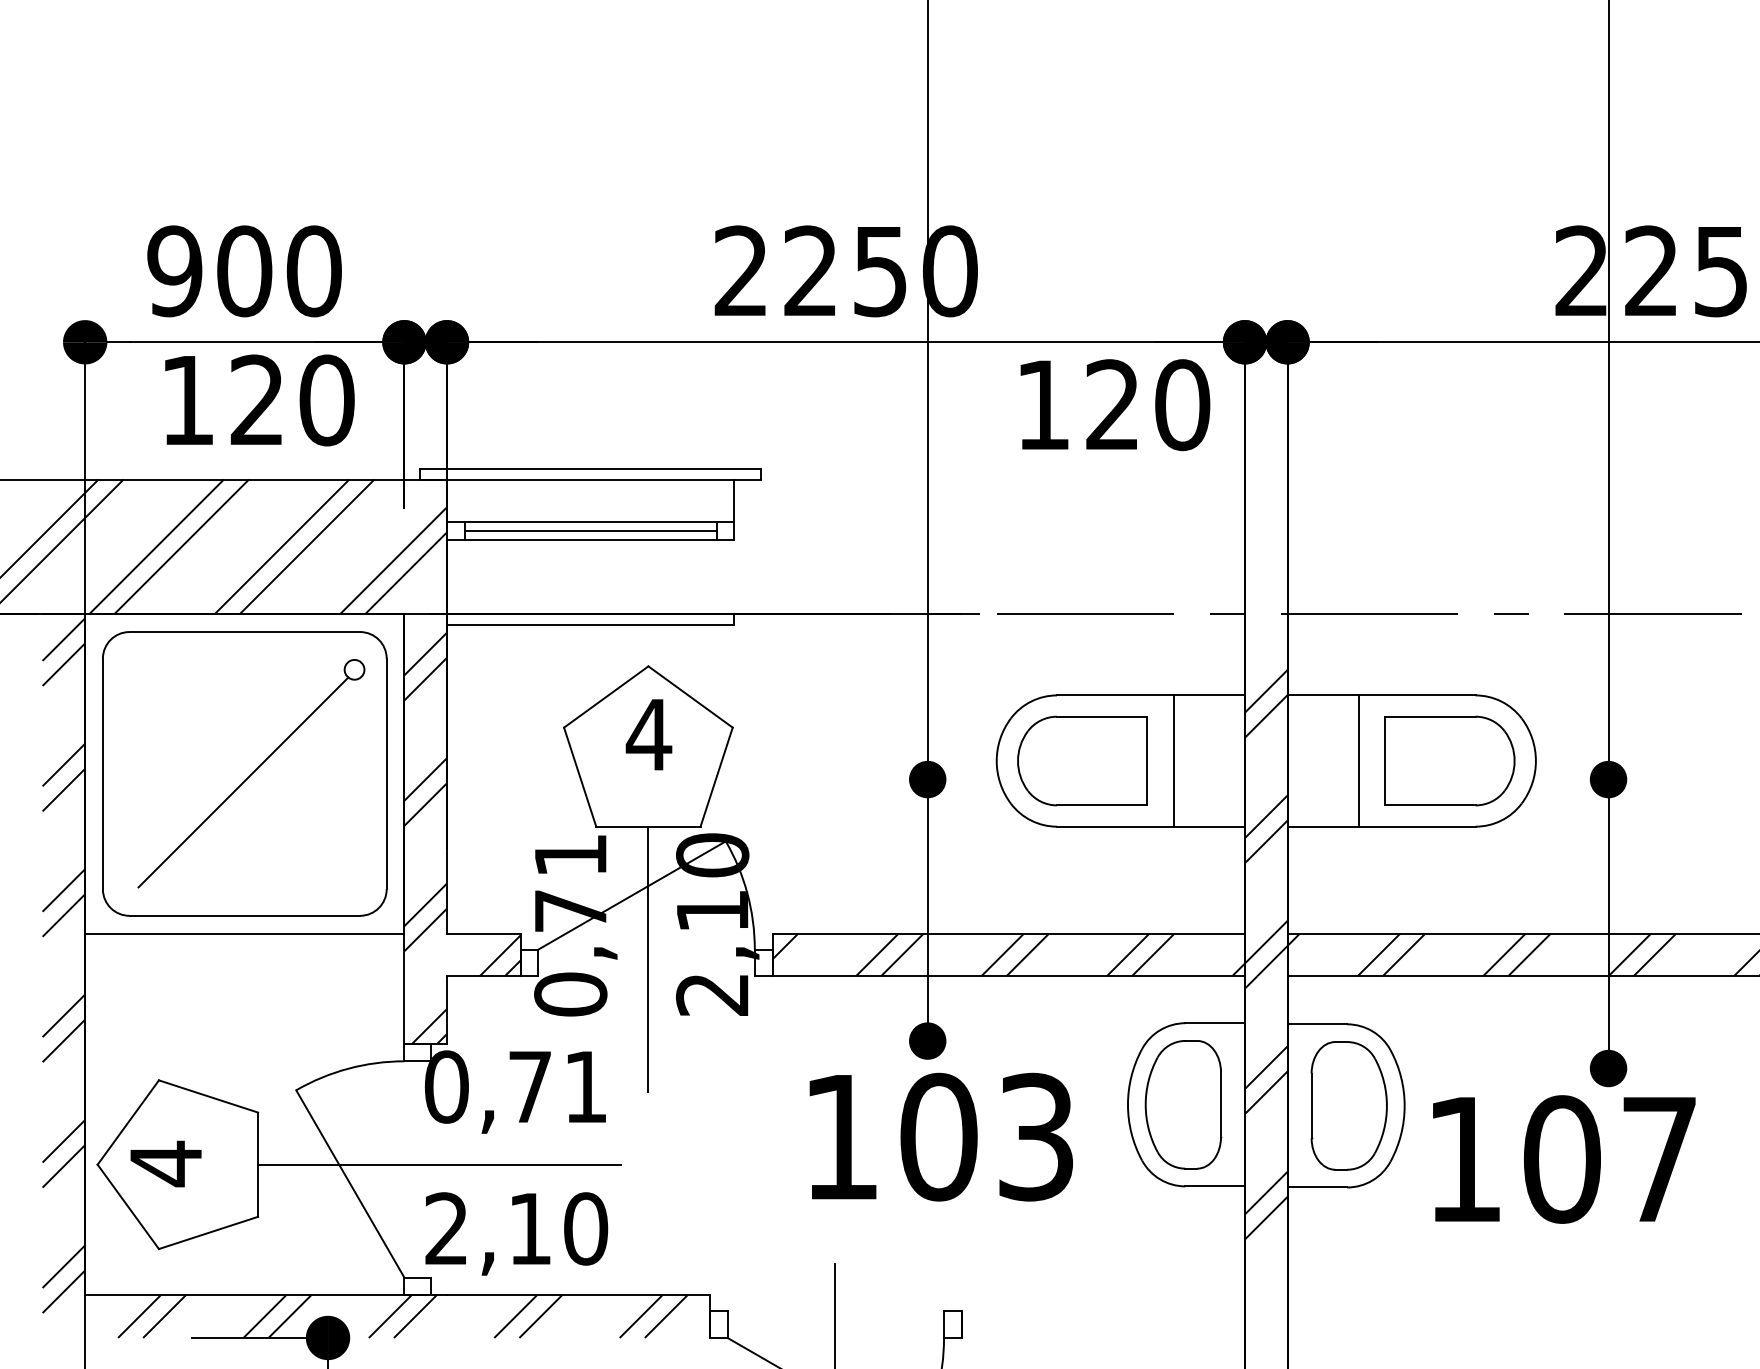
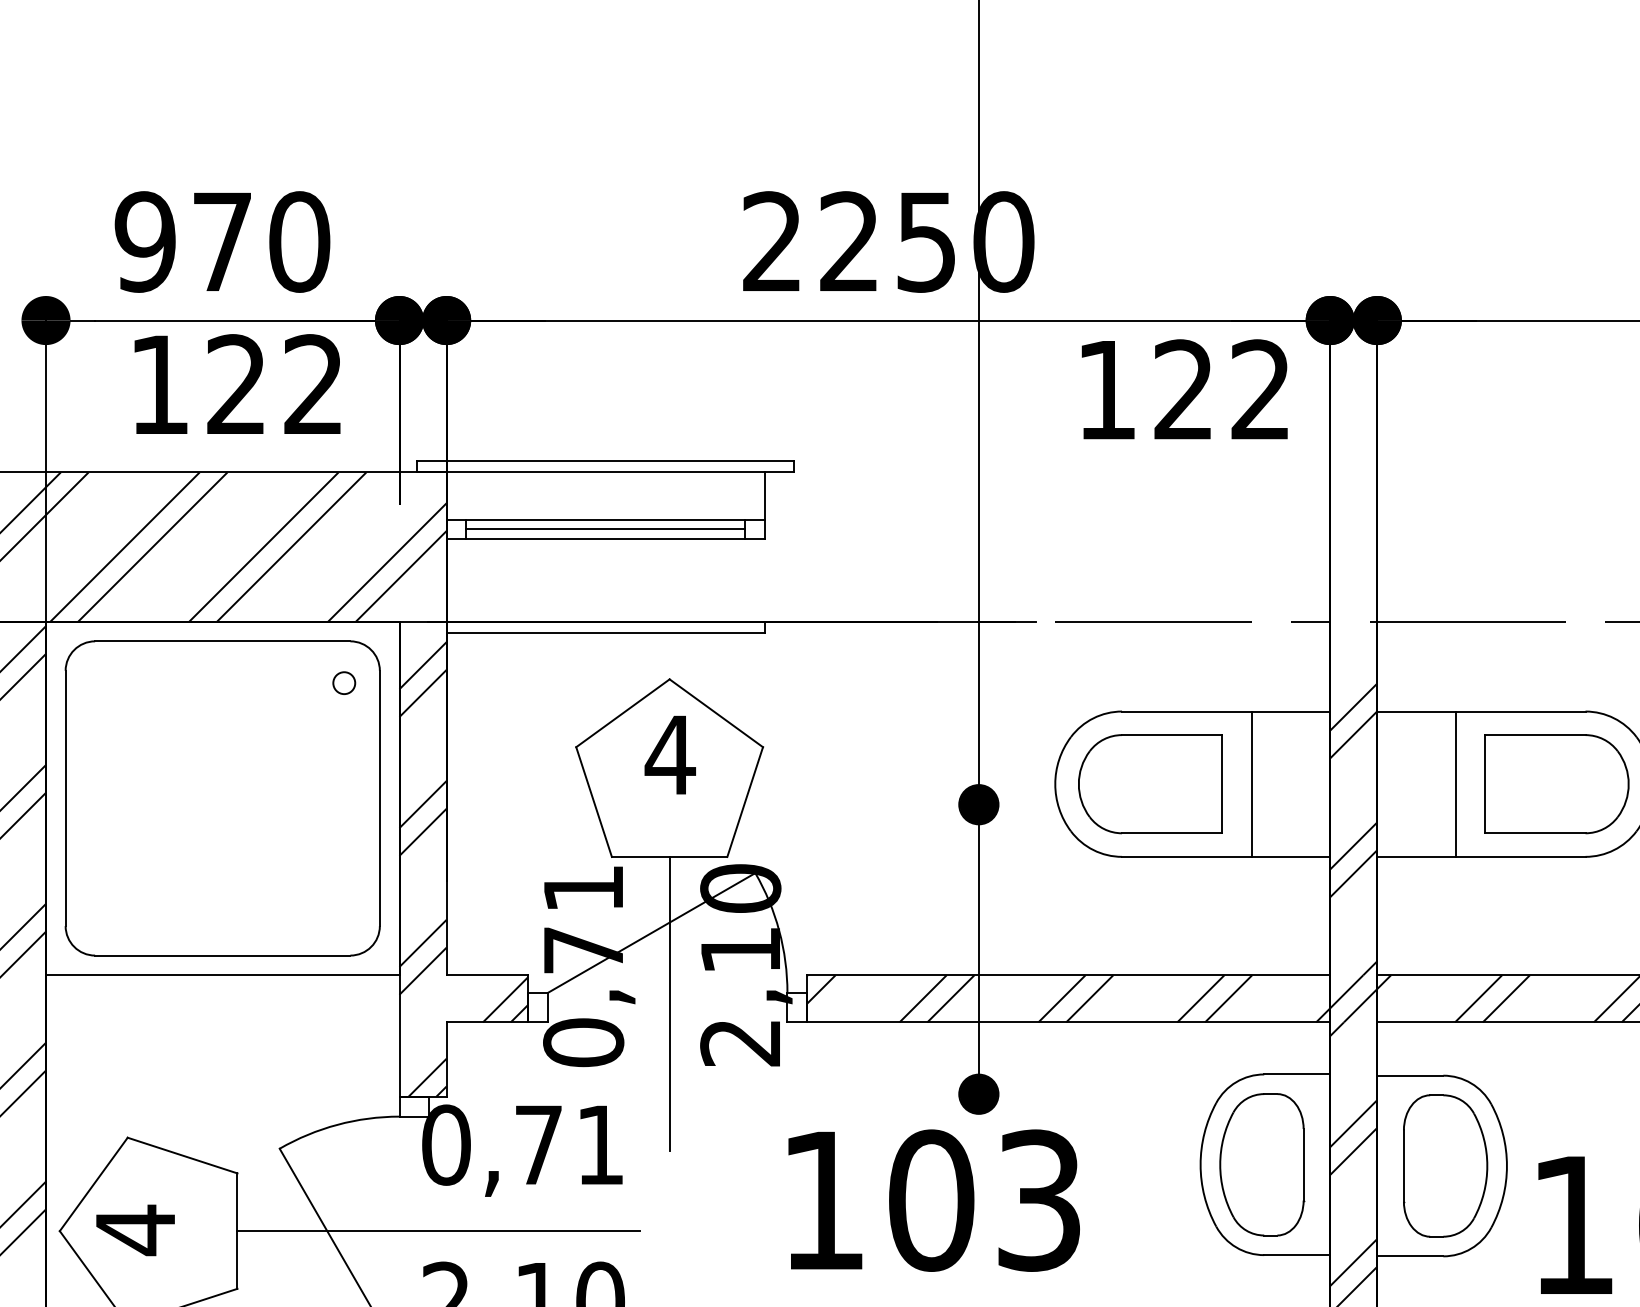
text: (244, 271) -> (222, 242), 900 -> 970
text: (326, 400) -> (313, 384), 120 -> 122
text: (1182, 405) -> (1260, 390), 120 -> 122
line: (243, 782) -> (221, 807), removed
text: (940, 1136) -> (933, 1199), moved

